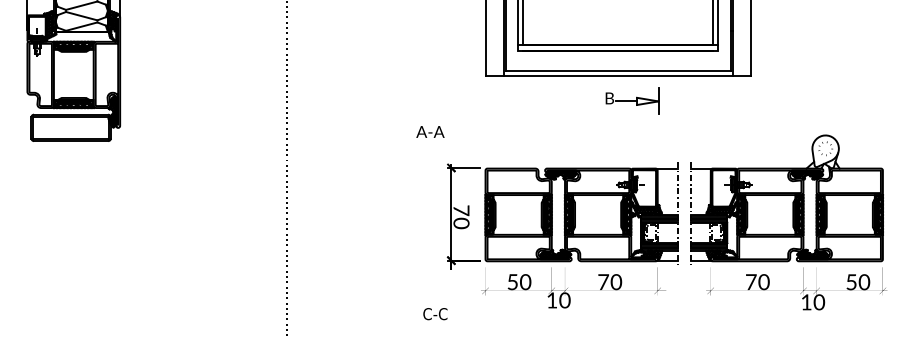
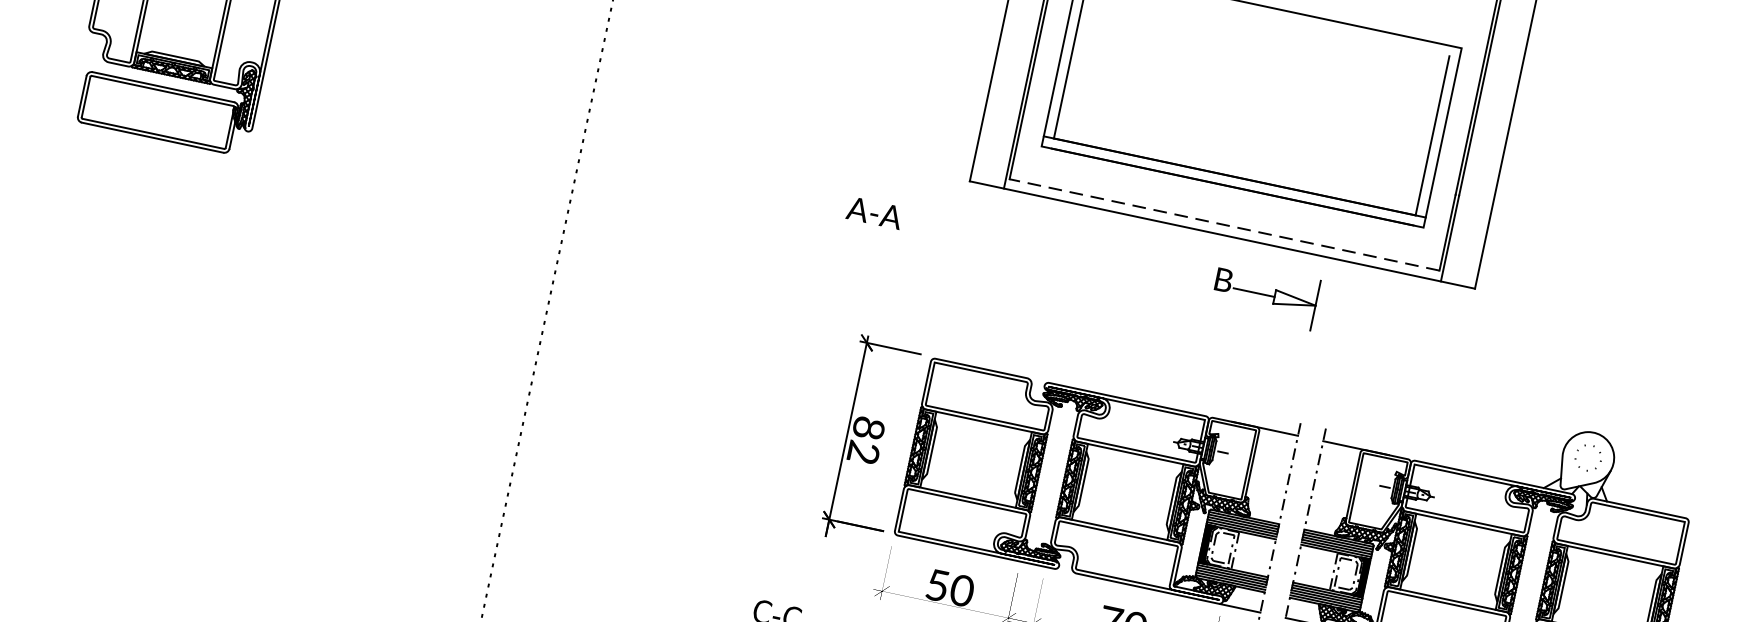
line: (618, 70) -> (1225, 224), solid -> dashed
part: (632, 100) -> (1266, 293), moved
text: (430, 131) -> (874, 212), moved
text: (461, 217) -> (866, 441), 70 -> 82

